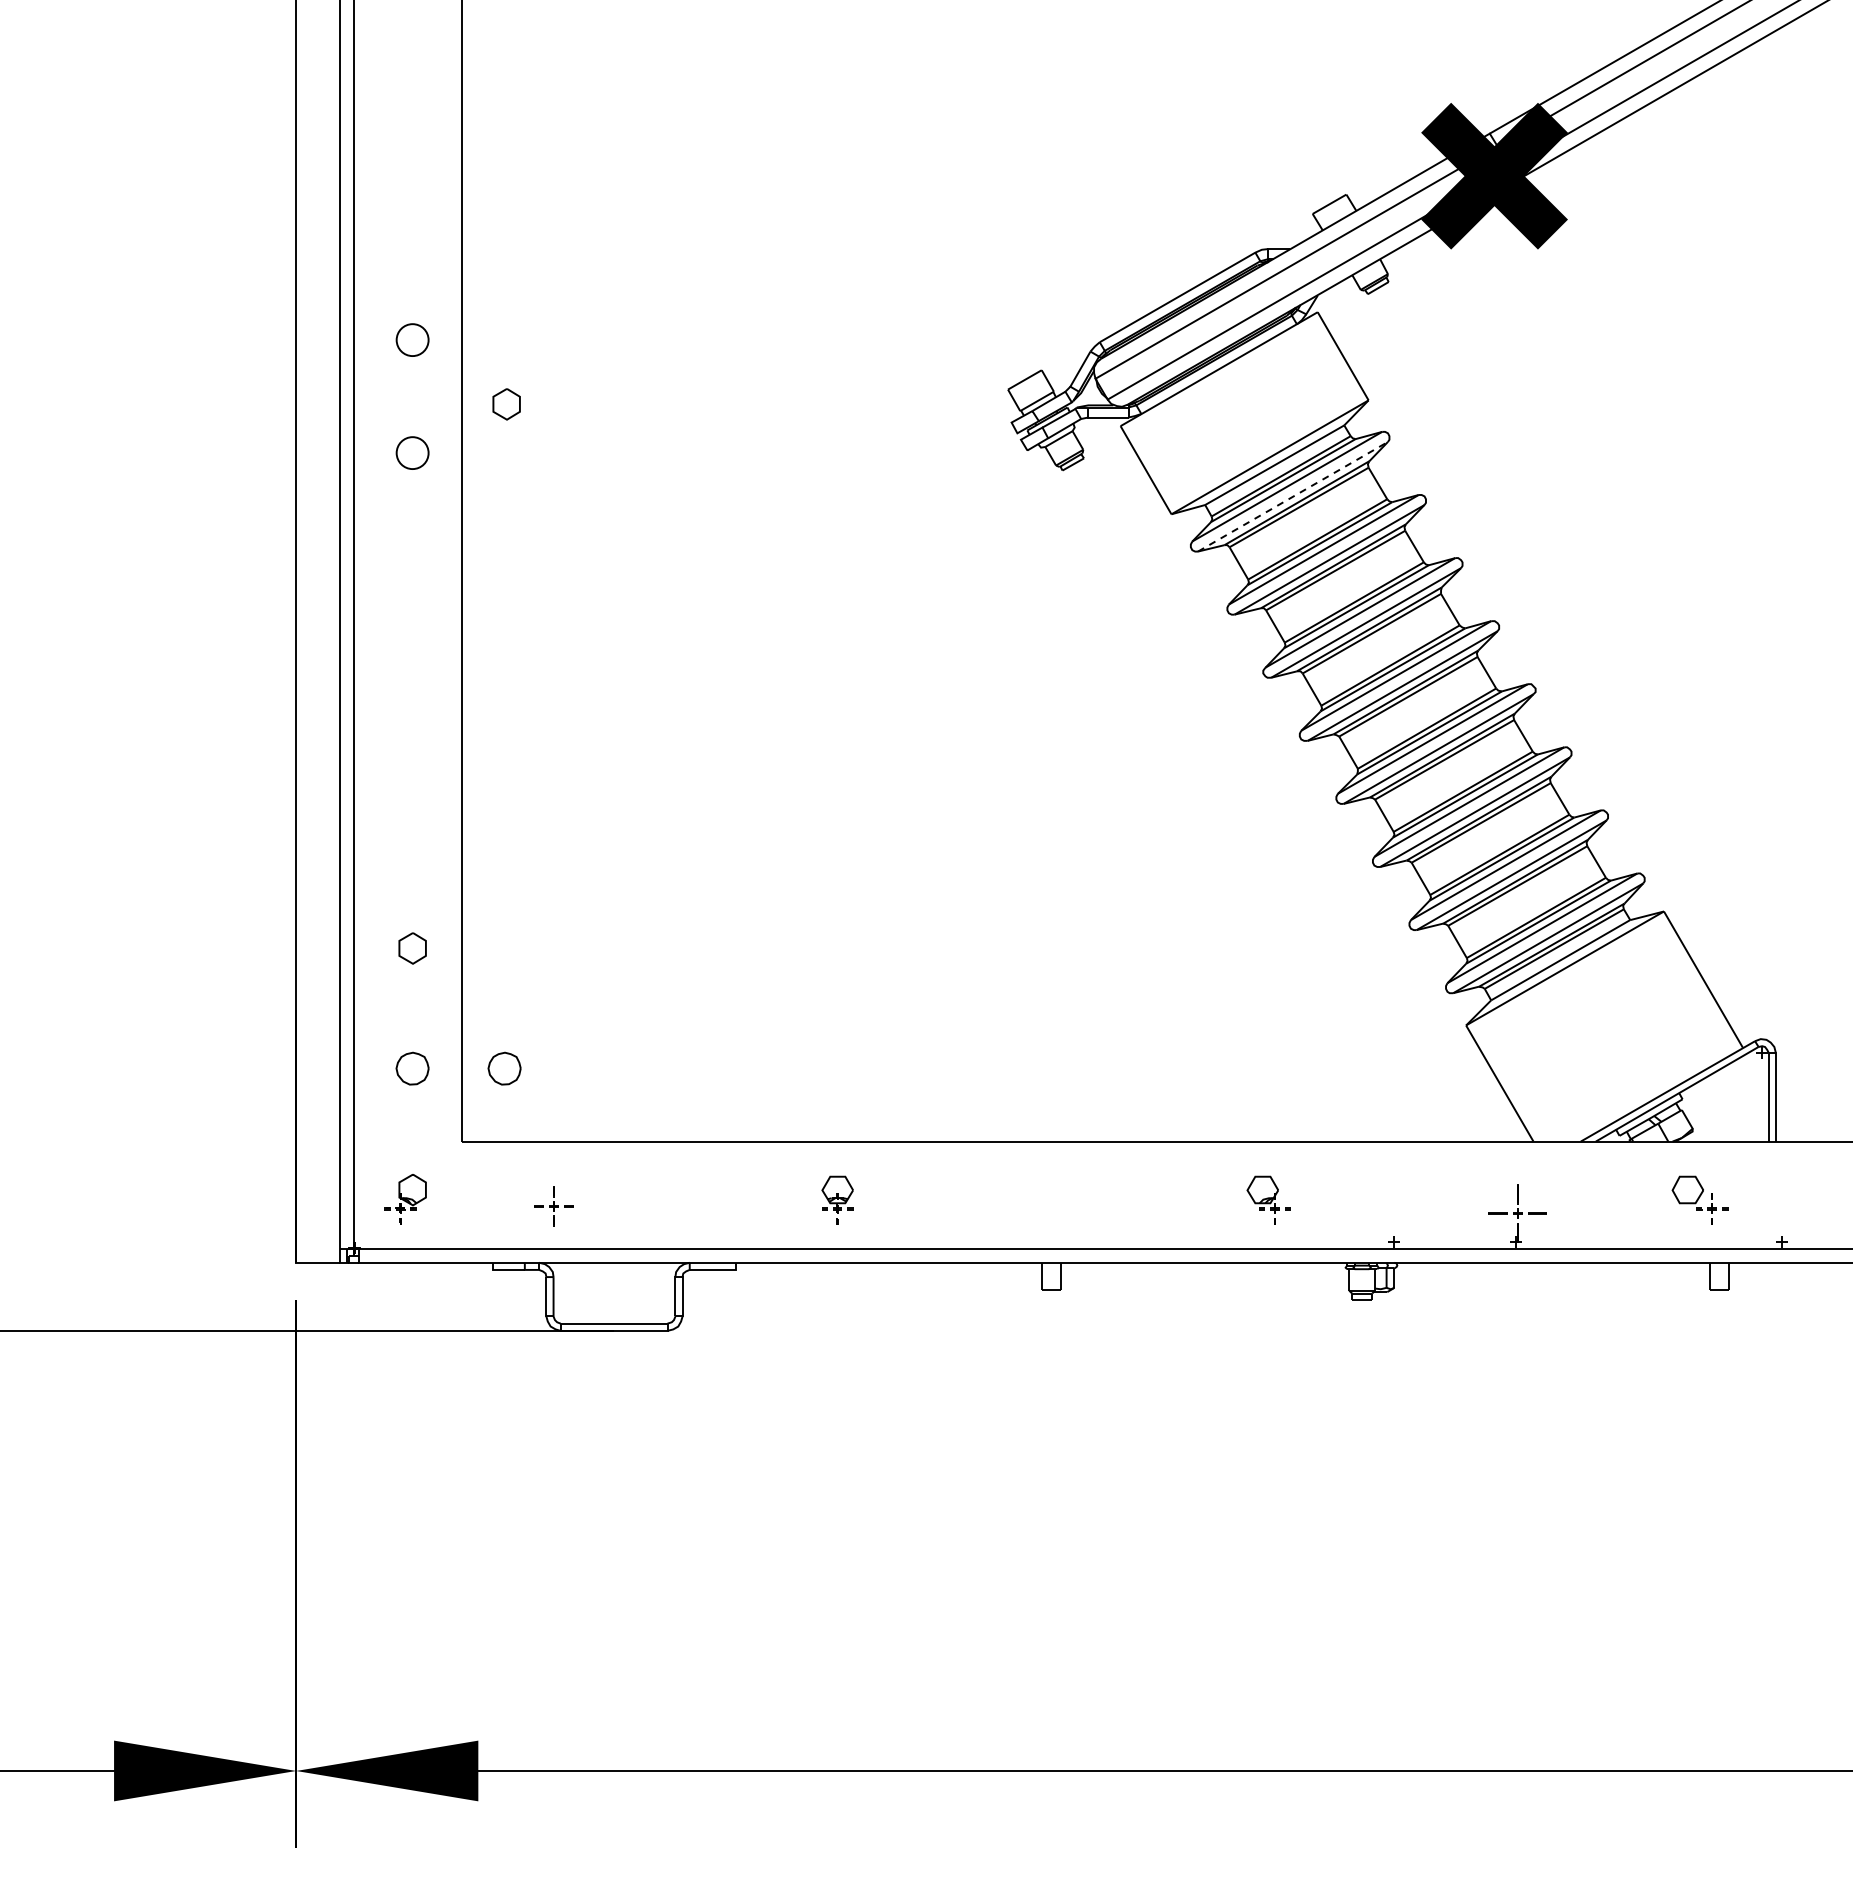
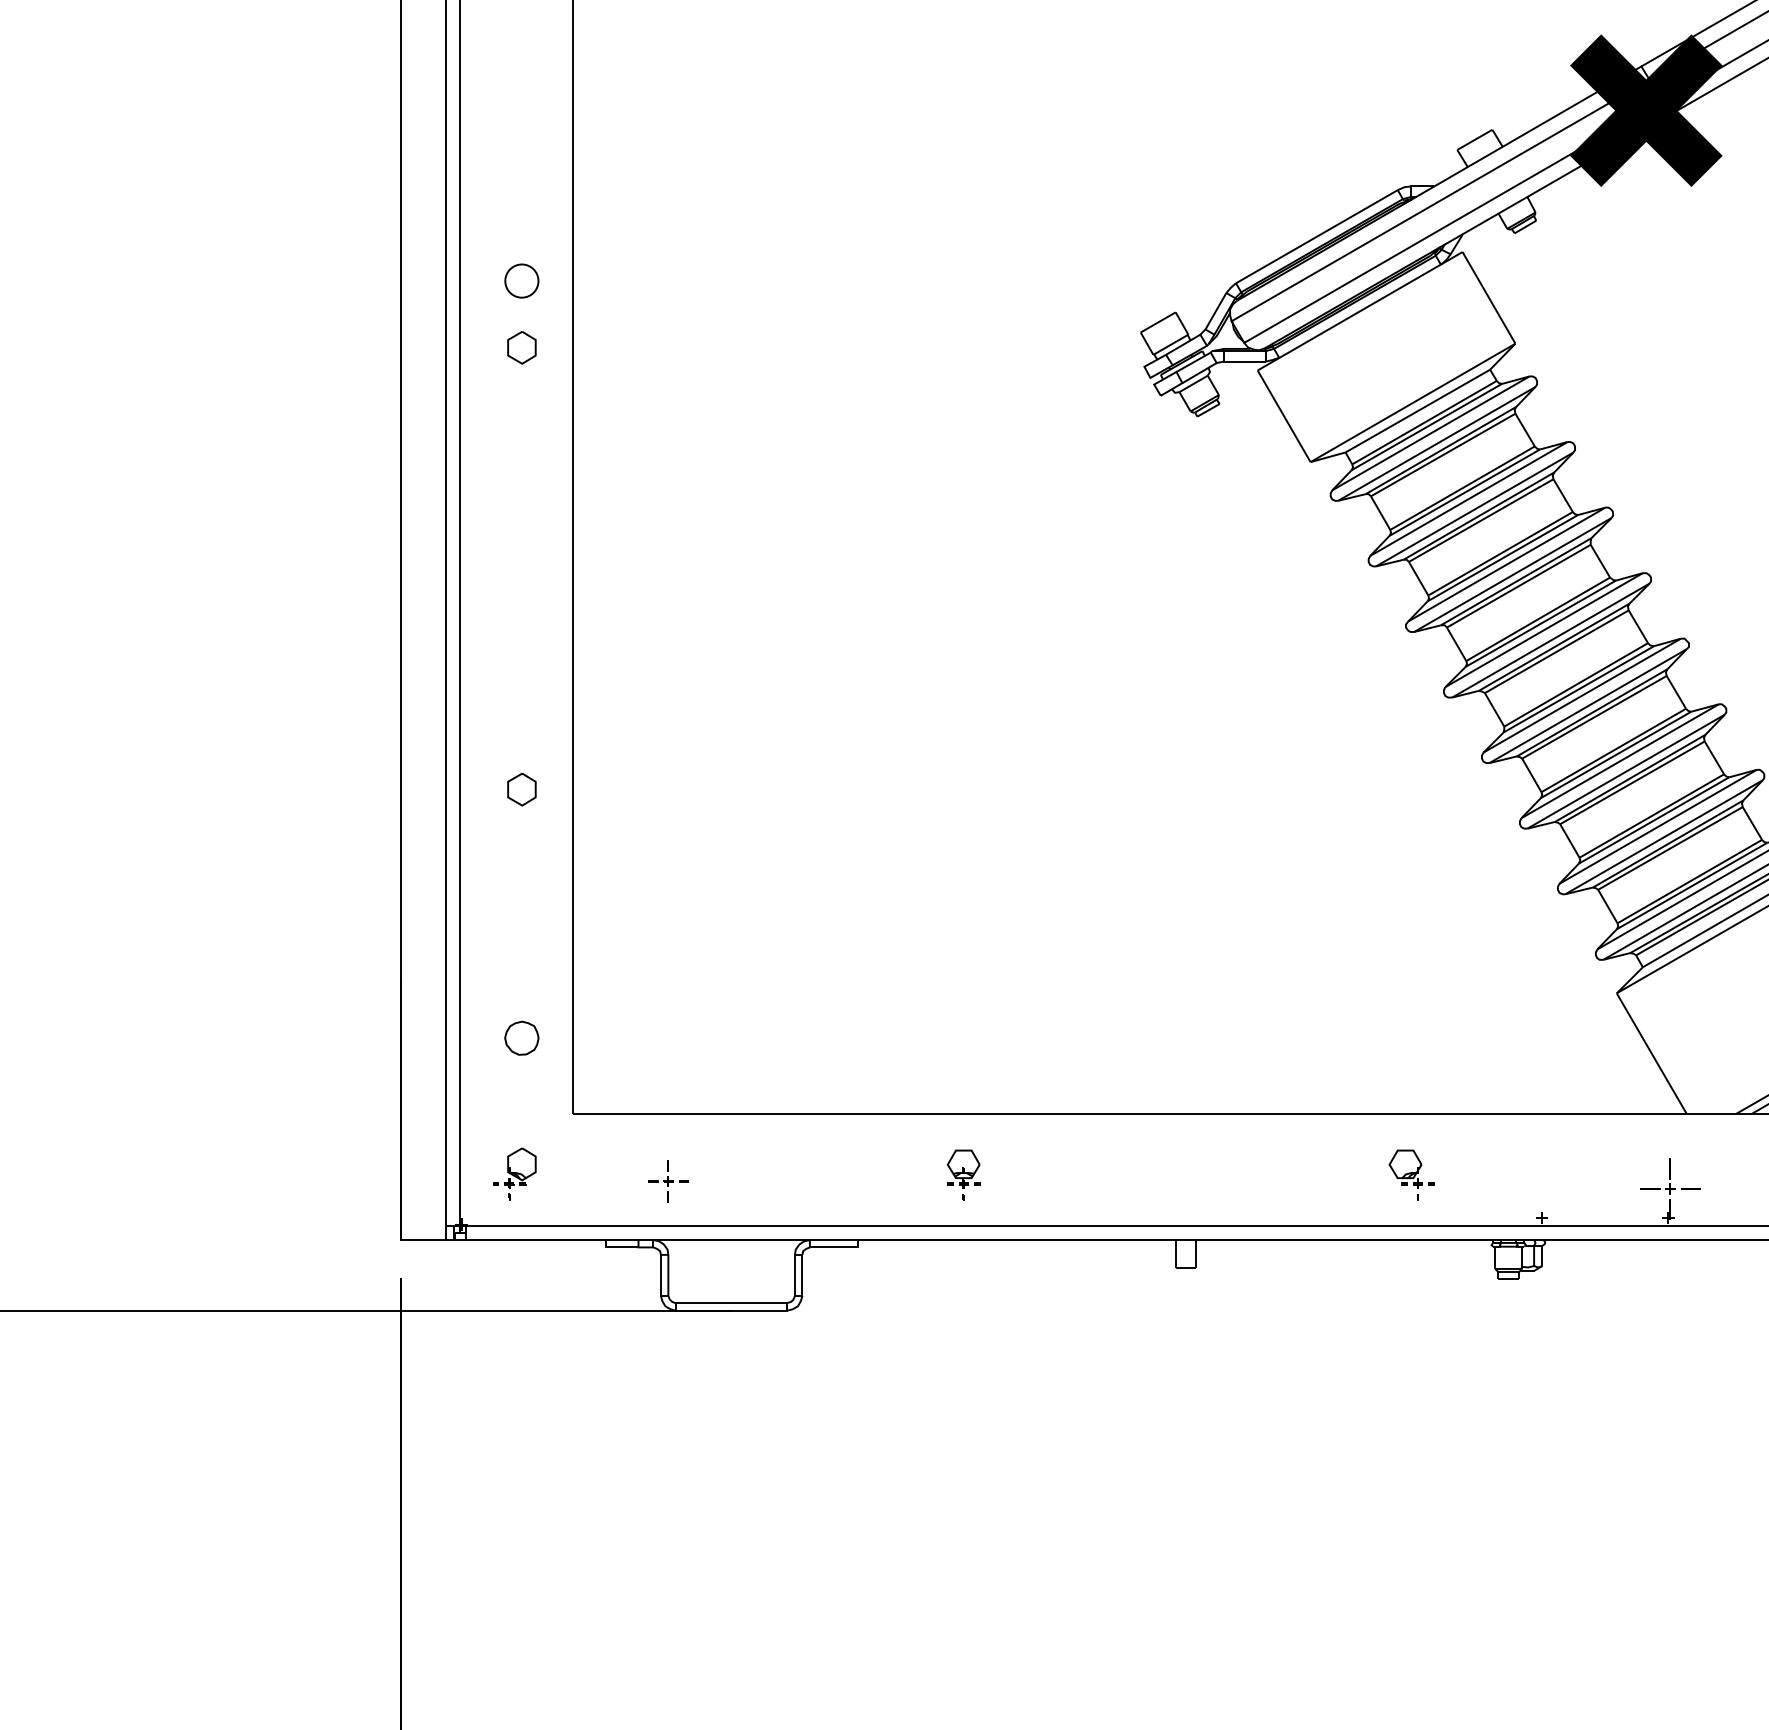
part: (506, 404) -> (521, 347), moved
circle: (412, 452) -> (521, 397), removed
line: (1293, 496) -> (1437, 443), dashed -> solid
part: (412, 948) -> (521, 789), moved
part: (504, 1068) -> (617, 1038), removed

